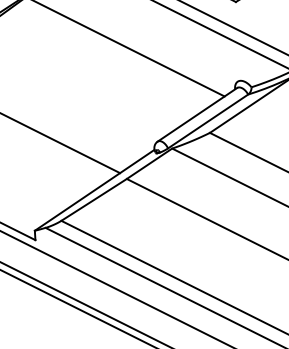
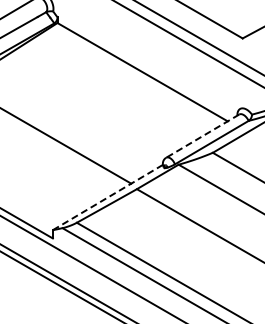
line: (197, 115) -> (202, 136), solid -> dashed
line: (94, 190) -> (107, 197), solid -> dashed

